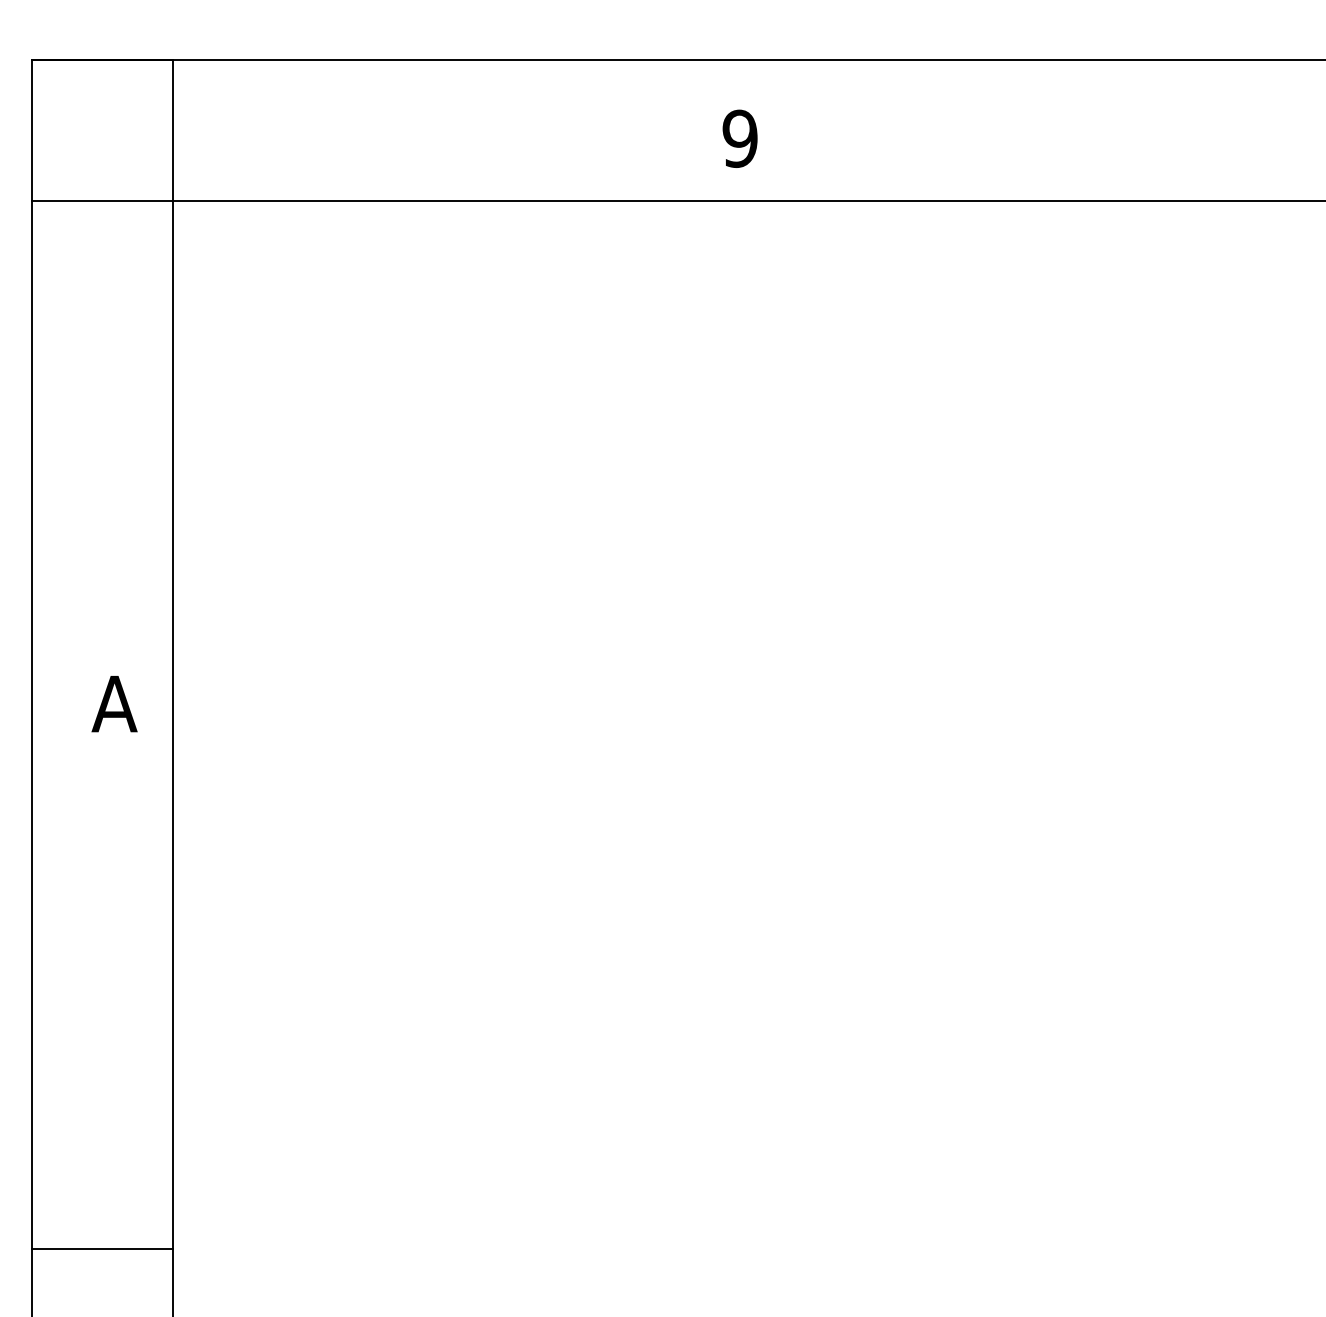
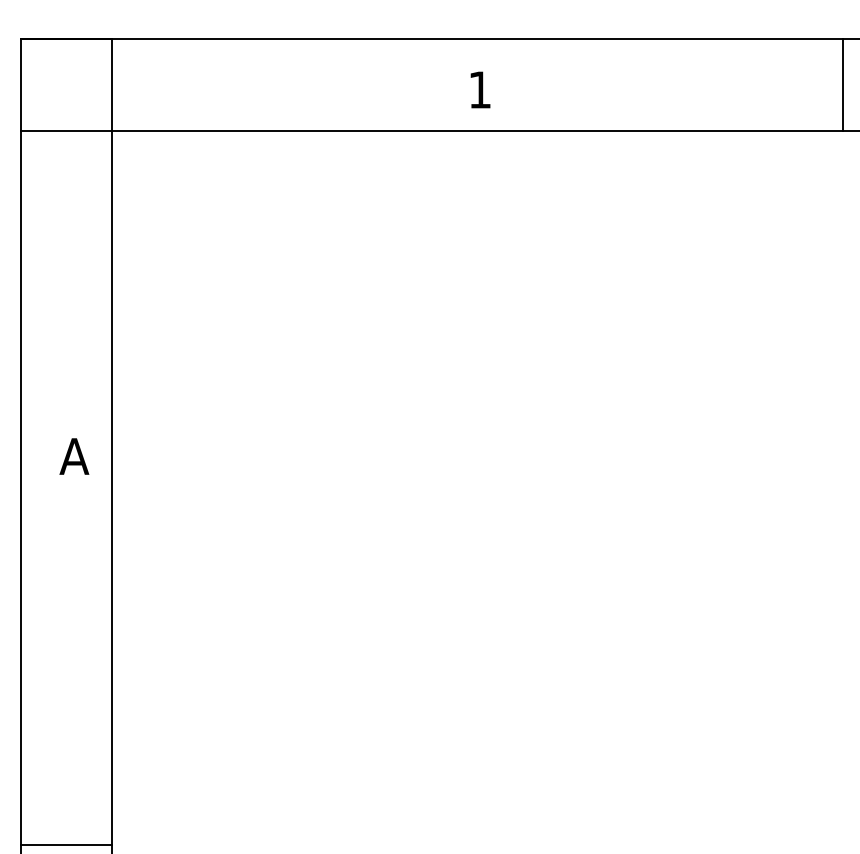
line: (1300, 130) -> (843, 84), added
text: (739, 138) -> (479, 89), 9 -> 1
line: (102, 1248) -> (66, 844), moved

